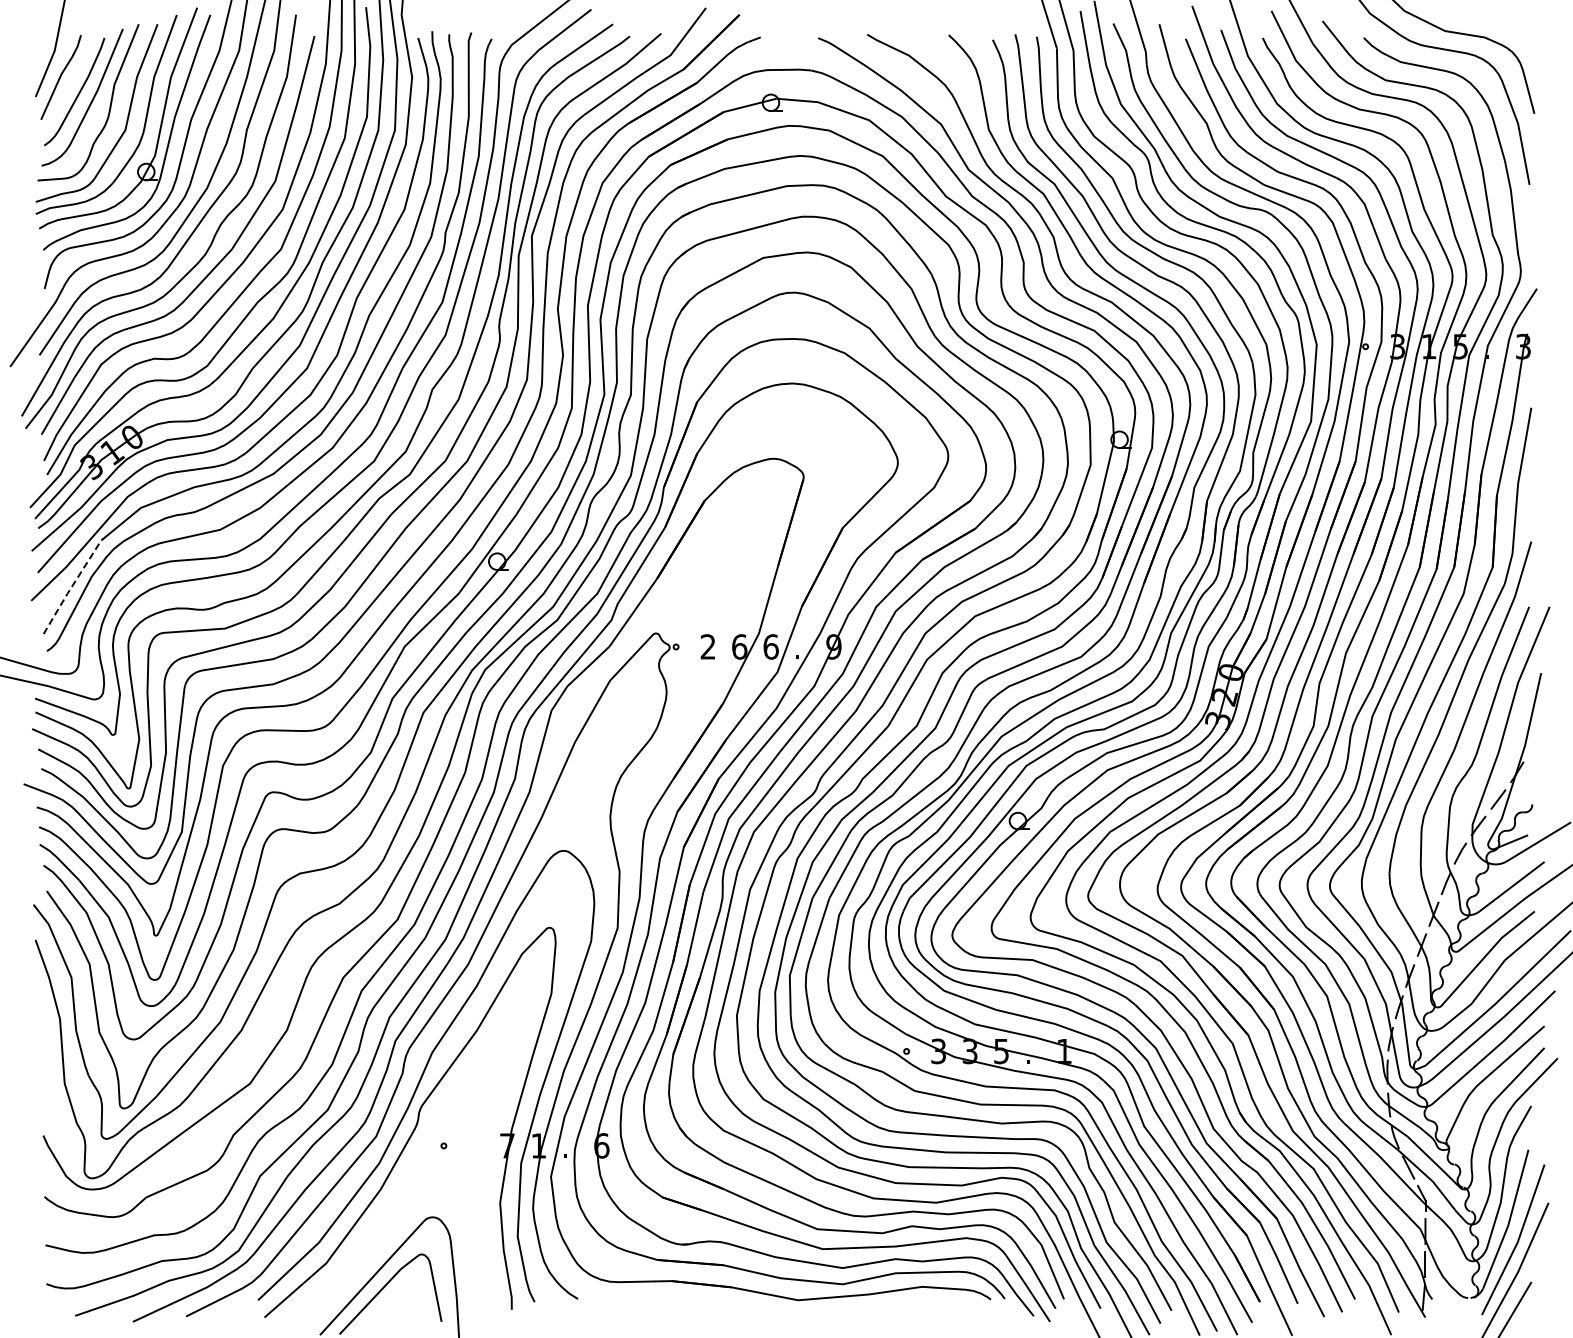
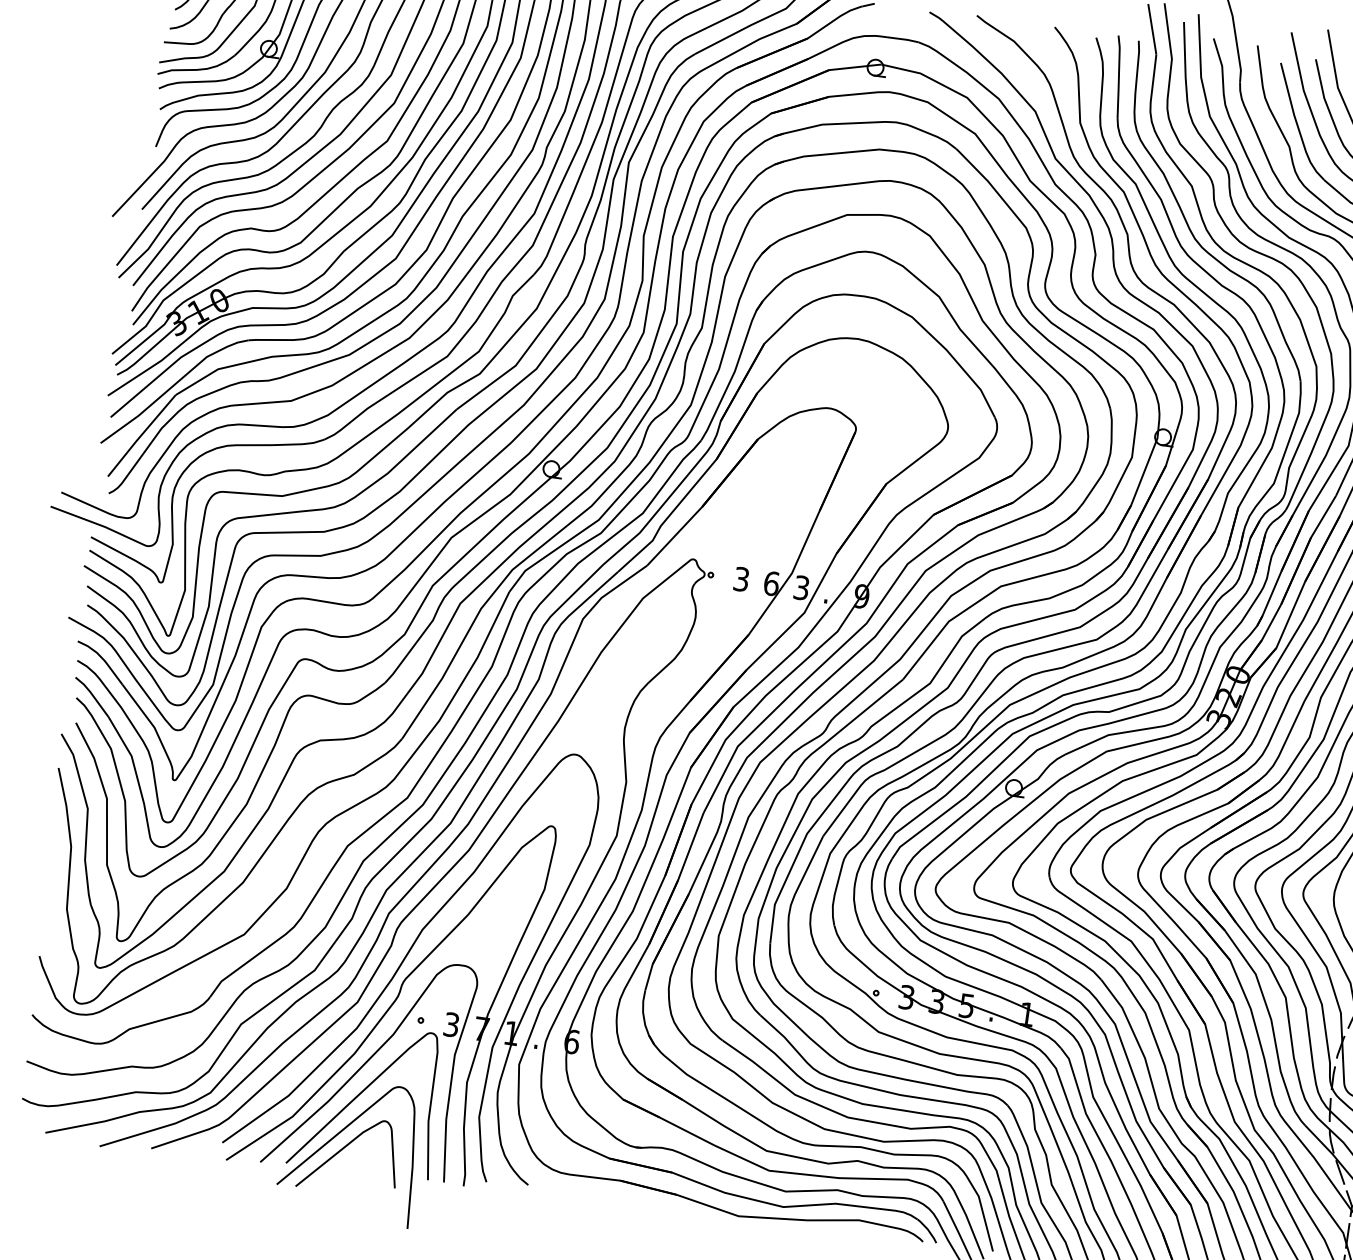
line: (71, 586) -> (141, 434), dashed -> solid
text: (707, 646) -> (740, 578), 2 -> 3
text: (770, 646) -> (801, 587), 6 -> 3
part: (398, 1198) -> (370, 1064), added

